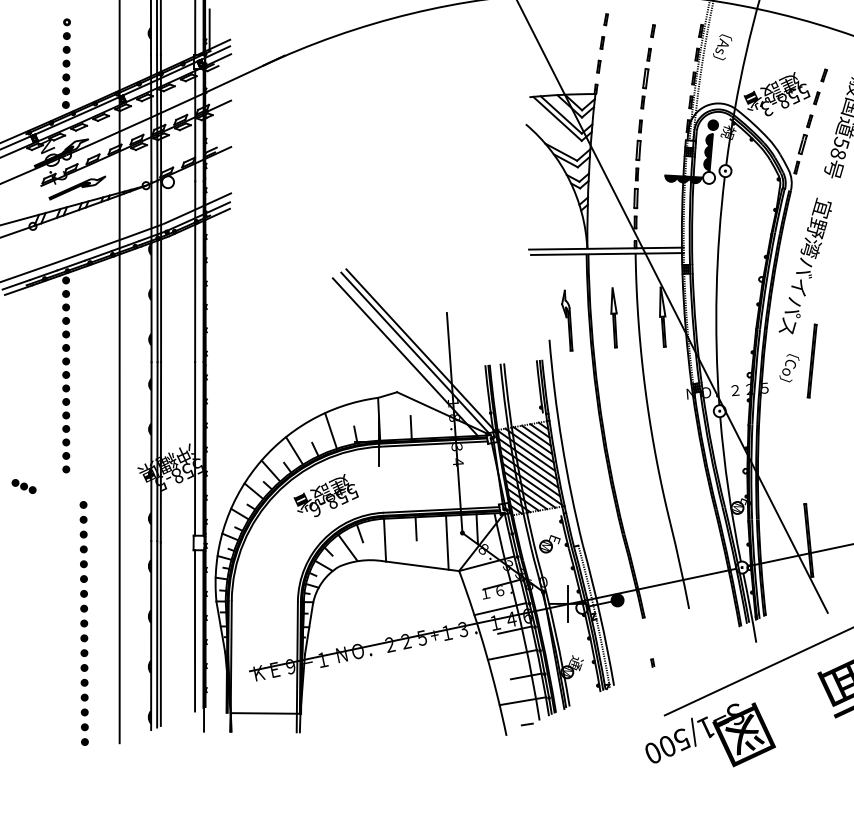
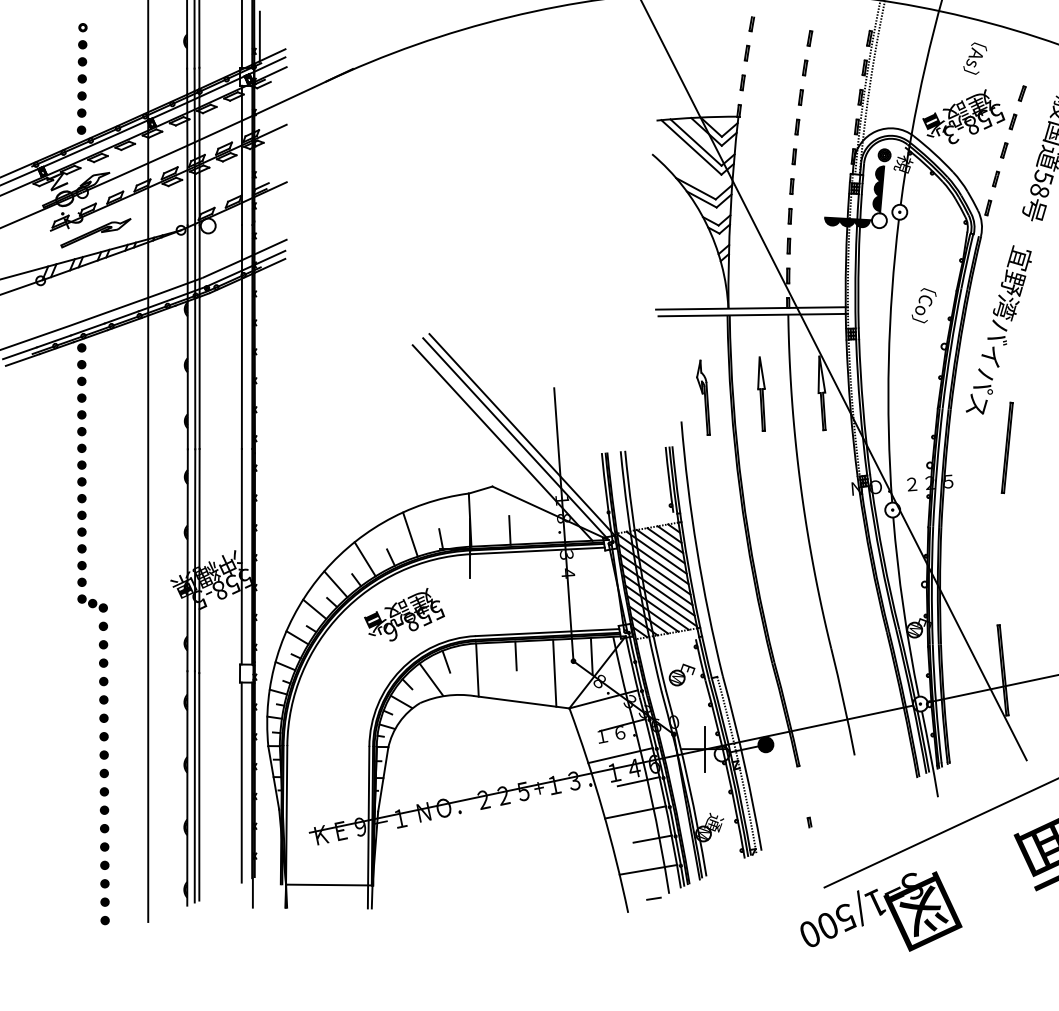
text: (722, 47) -> (975, 58), moved
part: (645, 78) -> (800, 97), size x0.62
part: (803, 143) -> (996, 178), size x0.62
part: (638, 150) -> (791, 186), size x0.62
part: (635, 197) -> (788, 245), size x0.62
text: (788, 368) -> (923, 305), moved
part: (23, 486) -> (92, 603), moved

